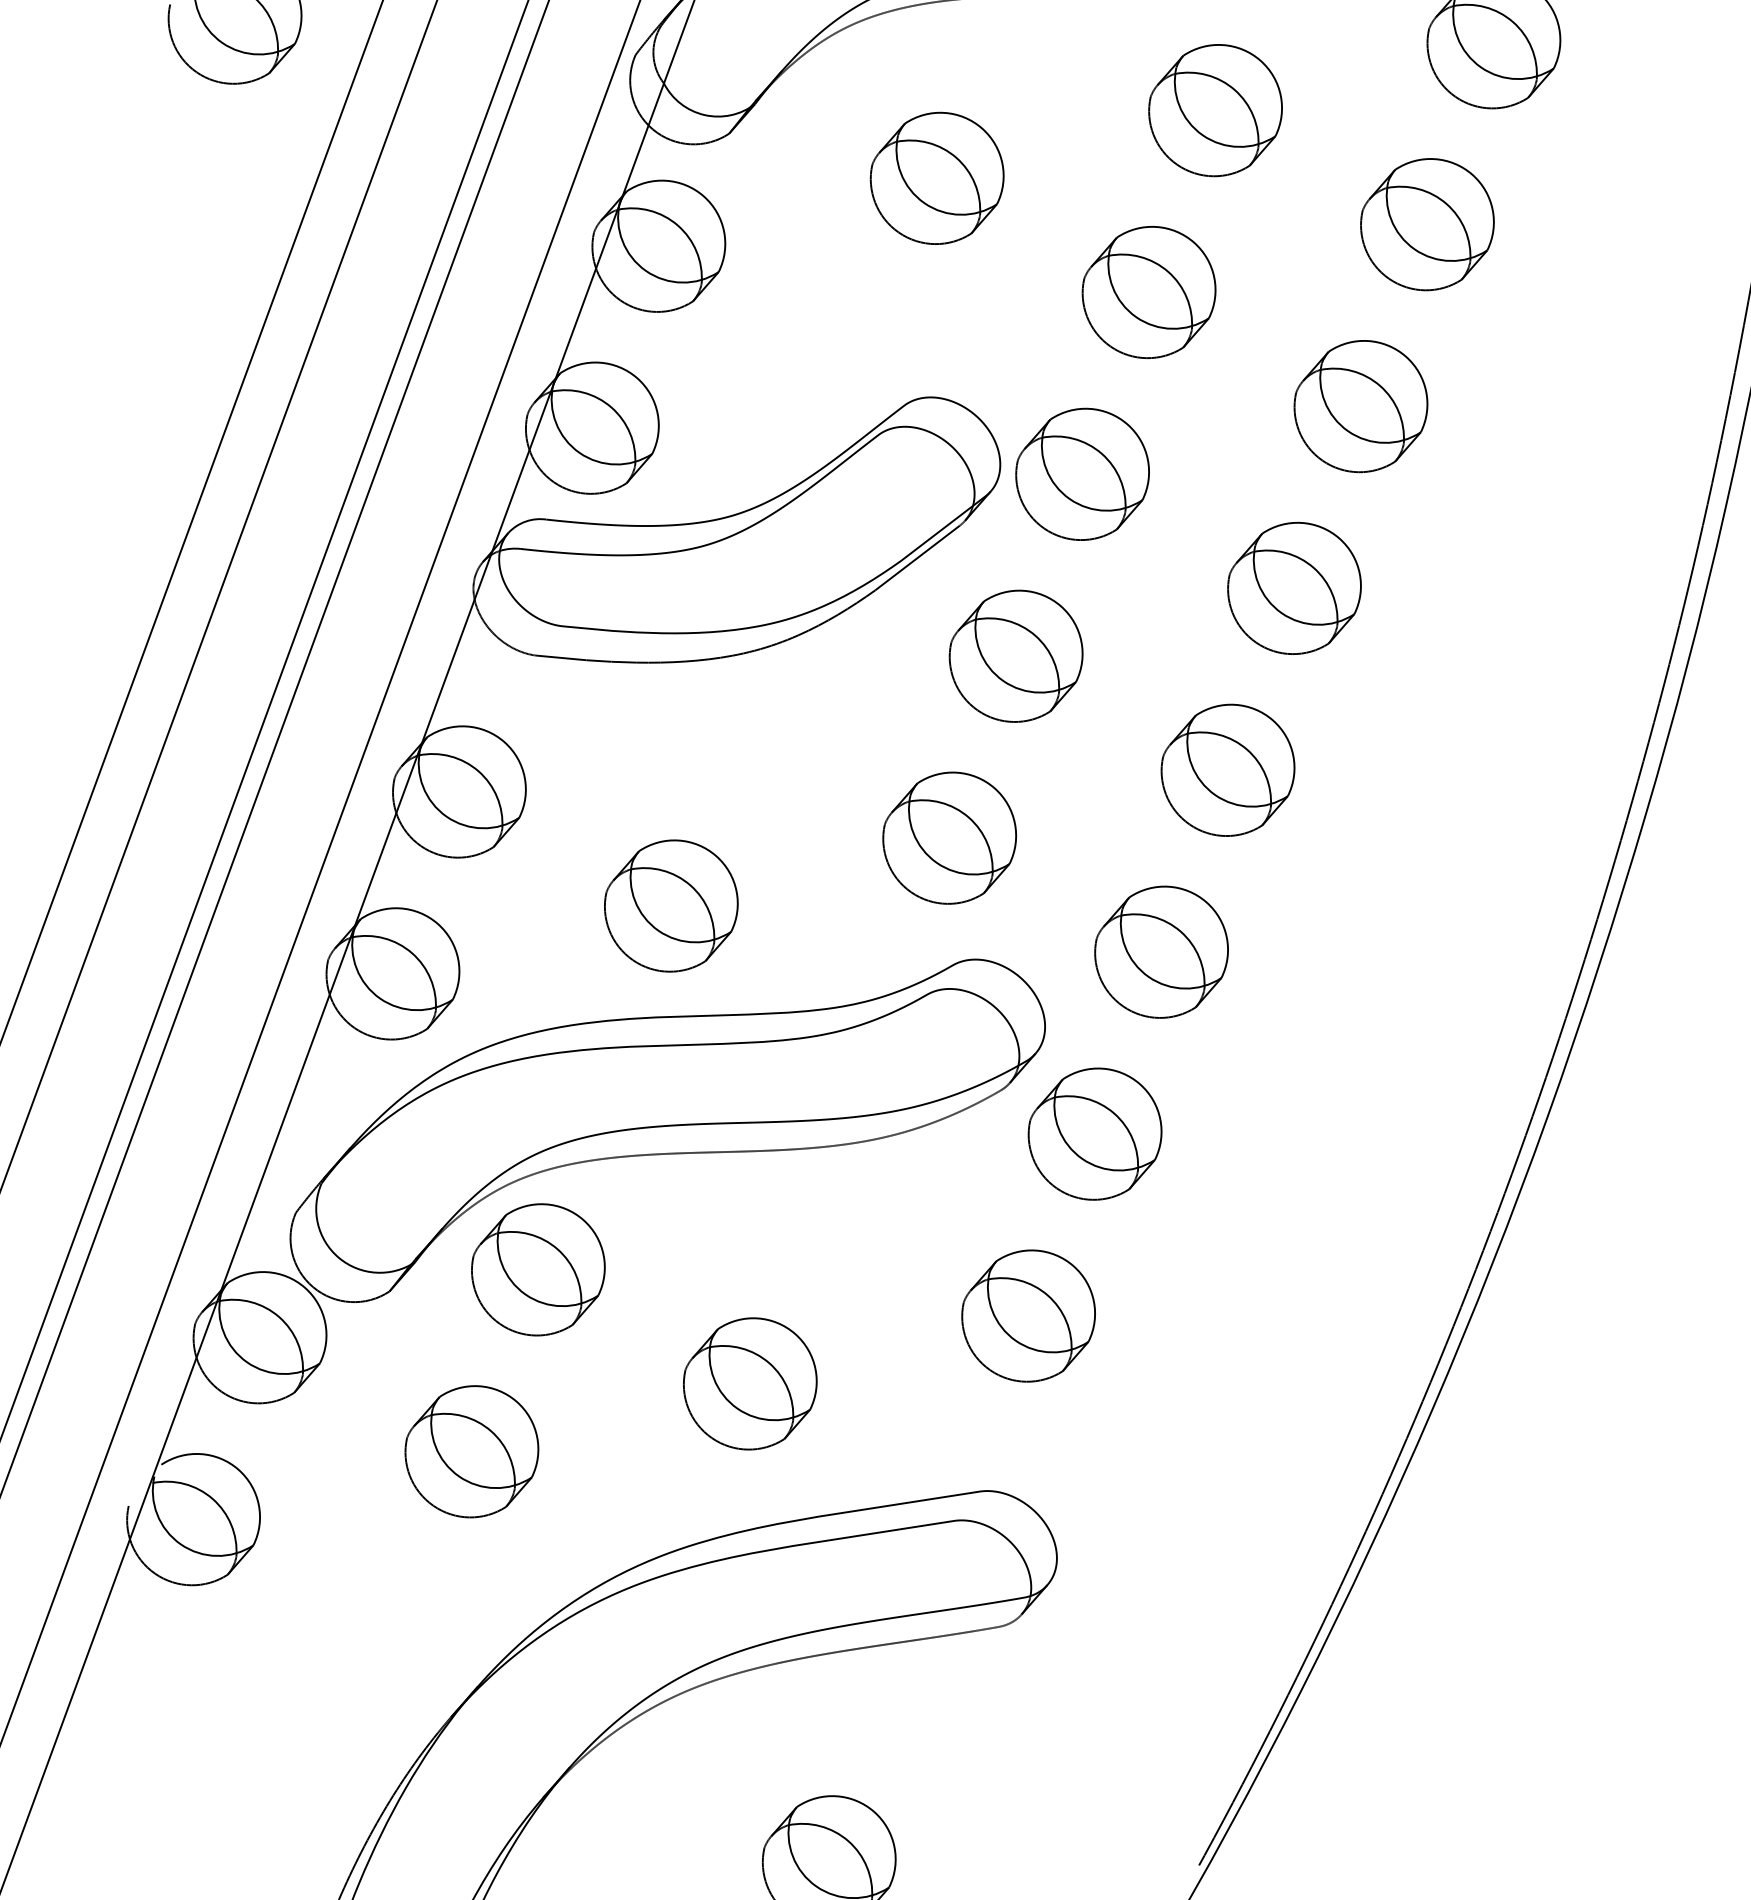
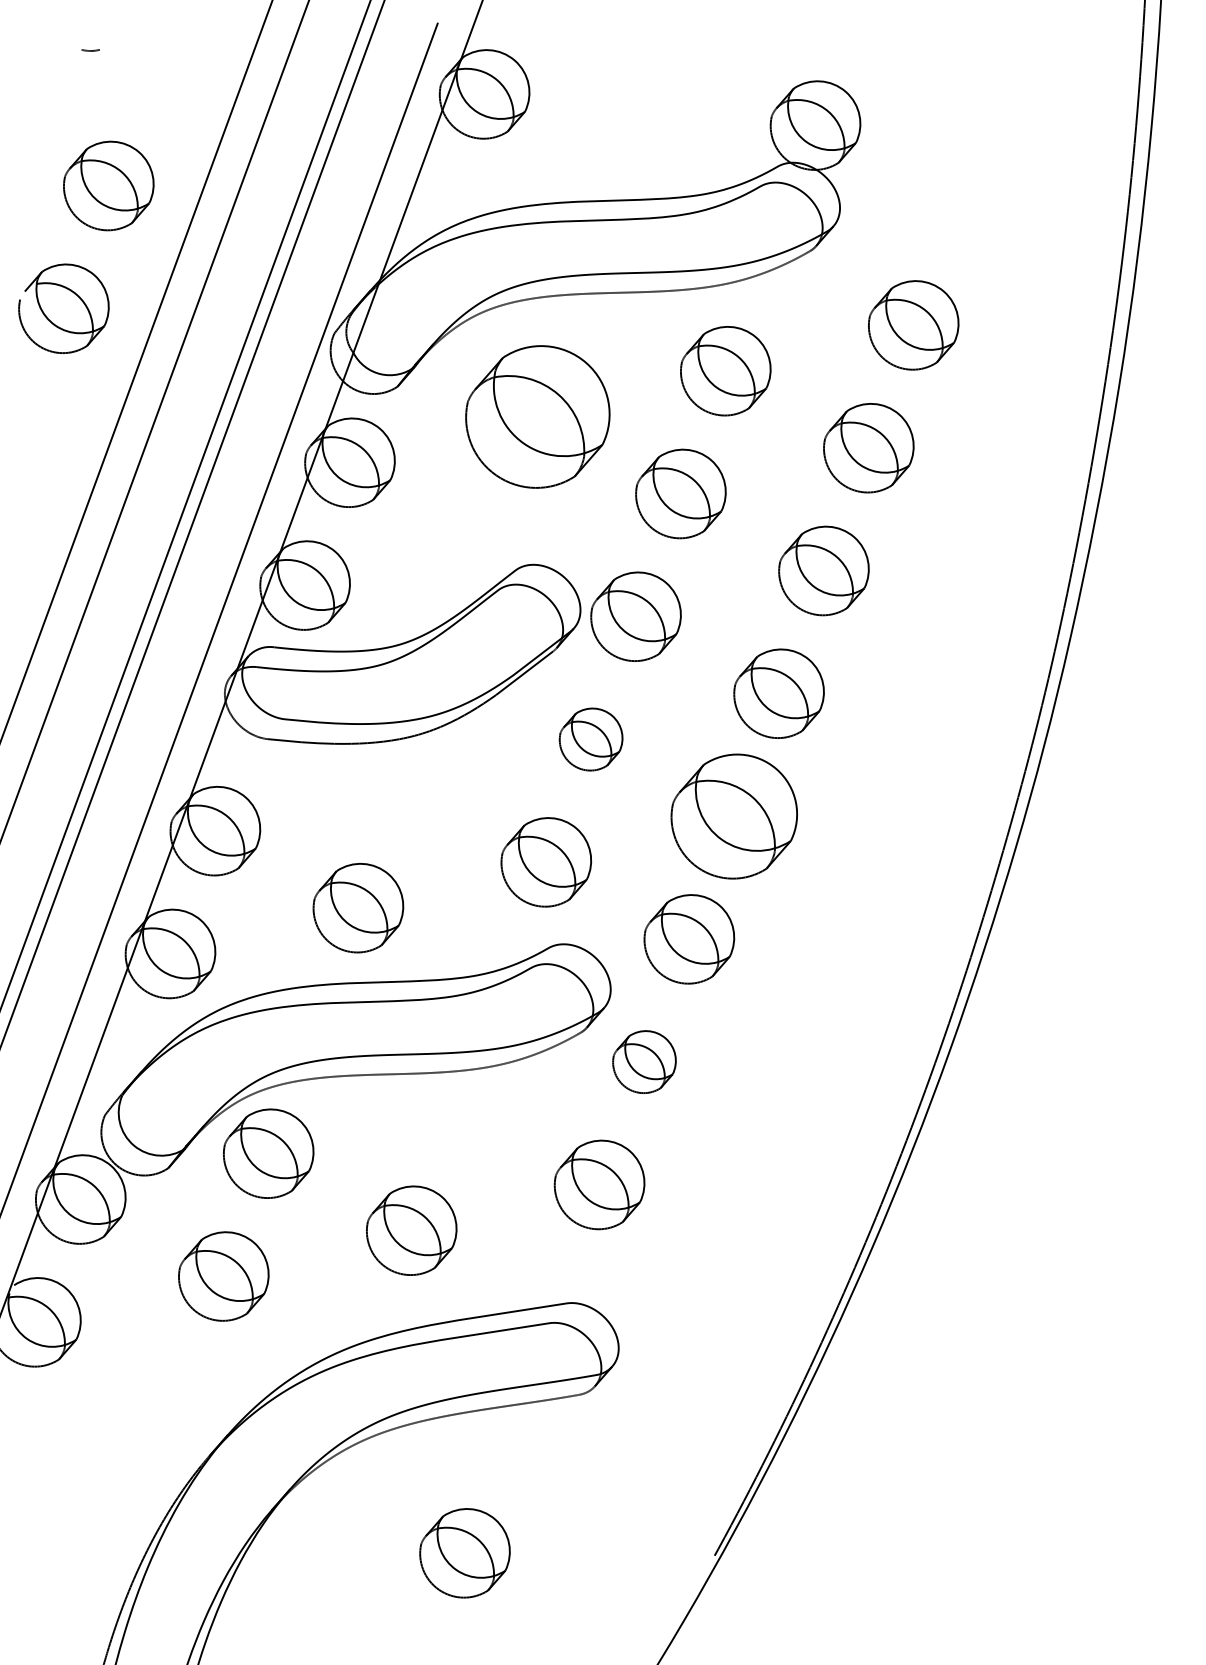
part: (936, 177) -> (537, 416), size x1.6
part: (1015, 656) -> (590, 739), size x0.7
part: (1226, 770) -> (733, 816), size x1.4
part: (1095, 1133) -> (644, 1061), size x0.7

